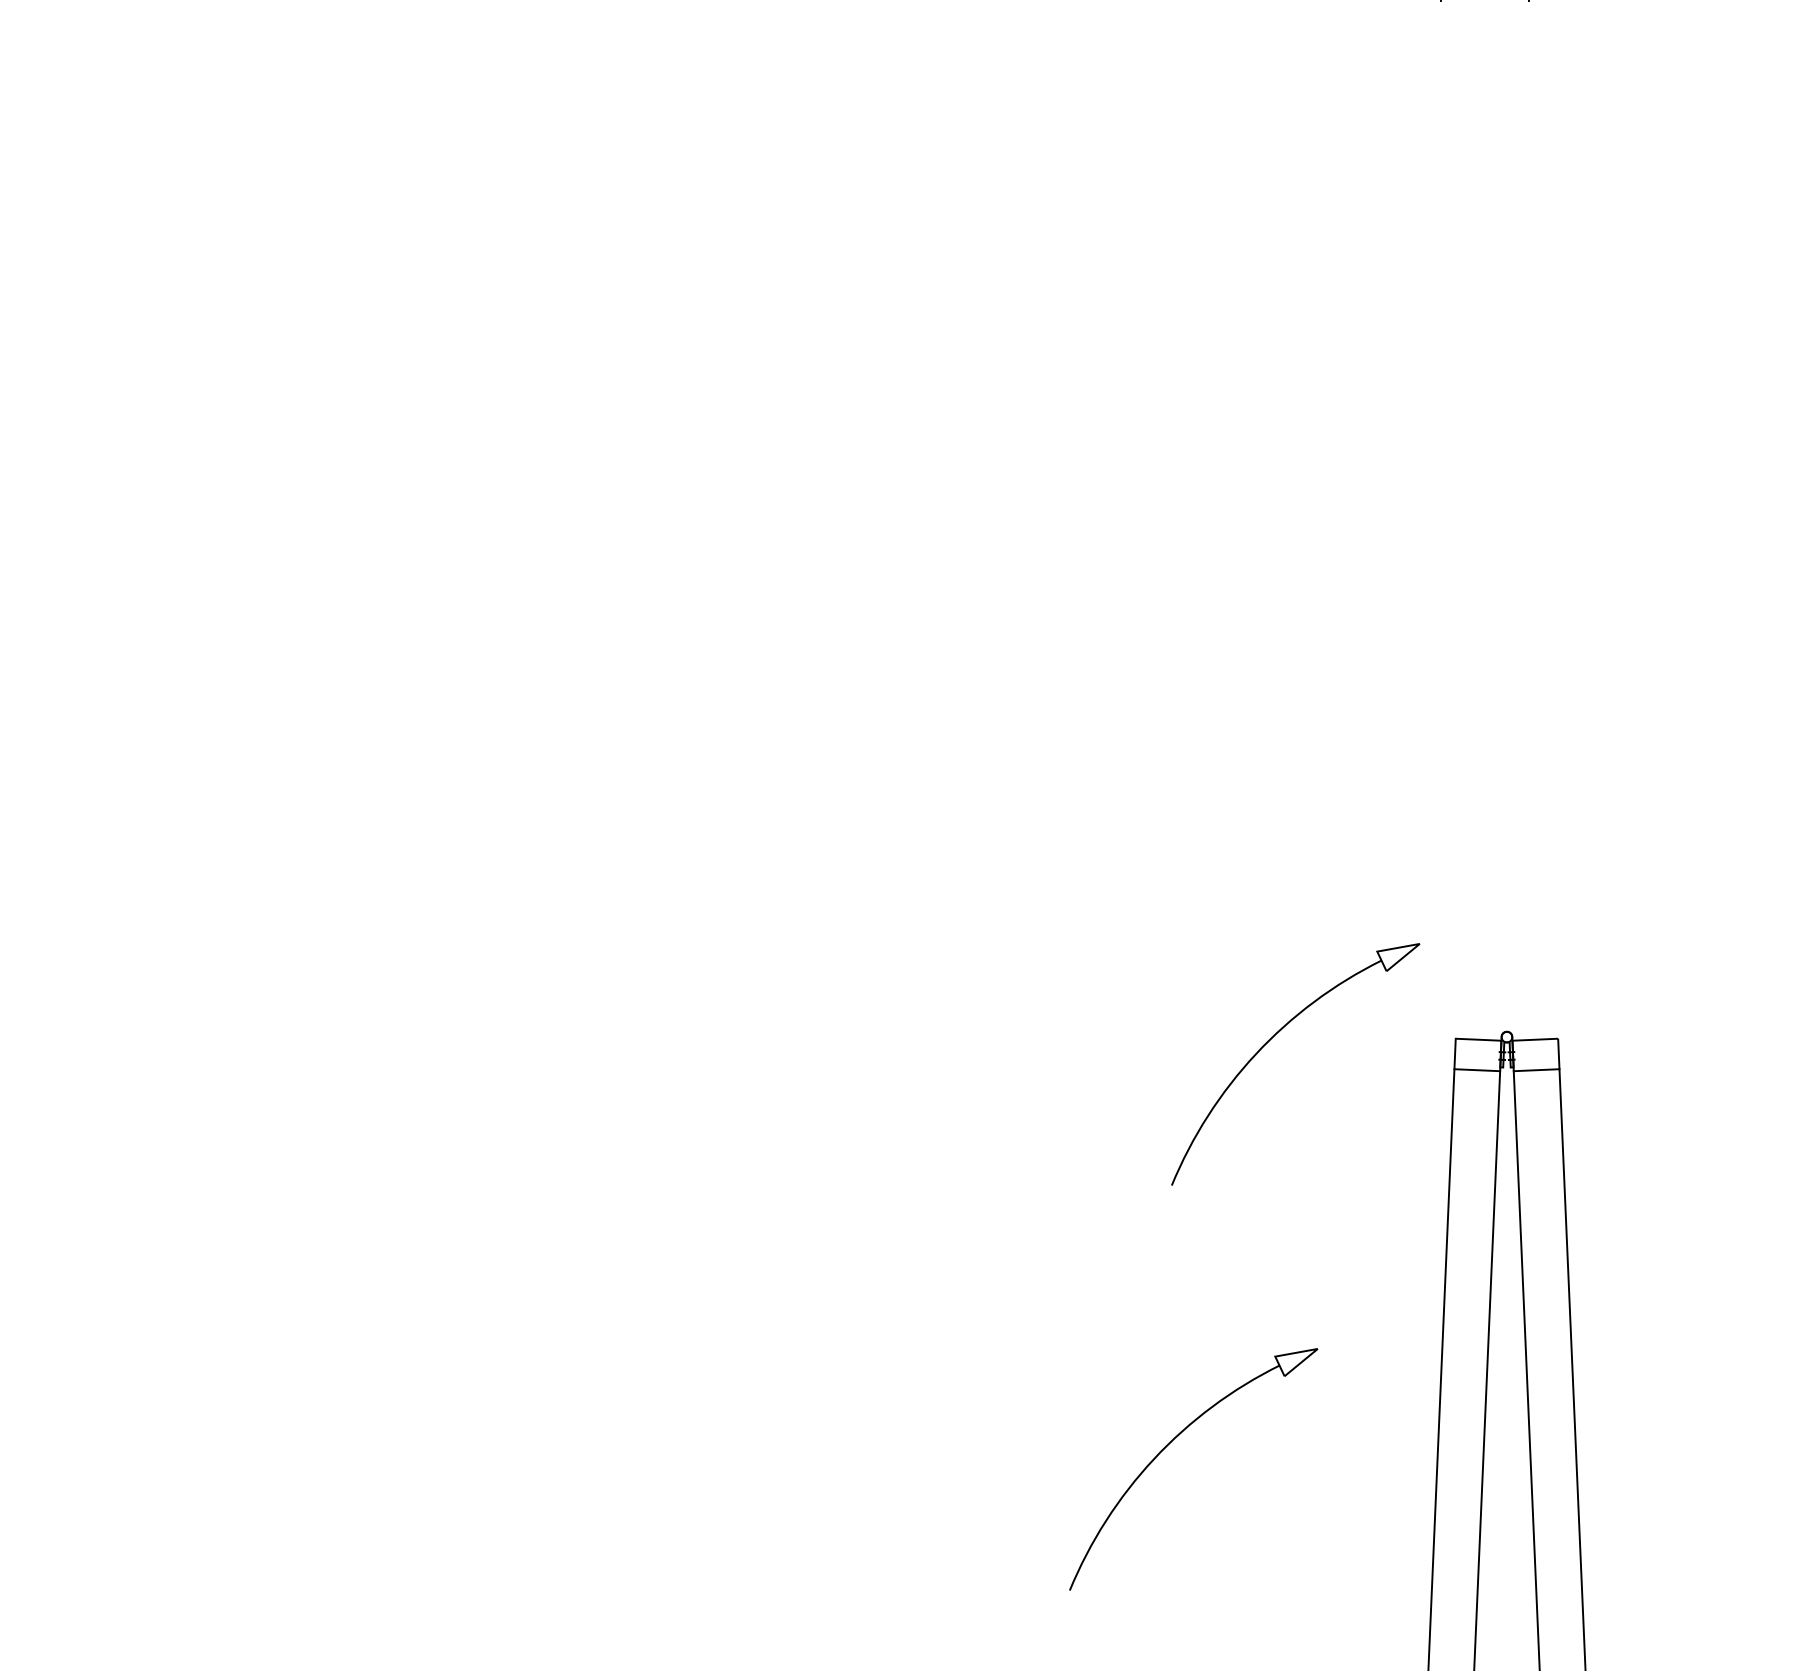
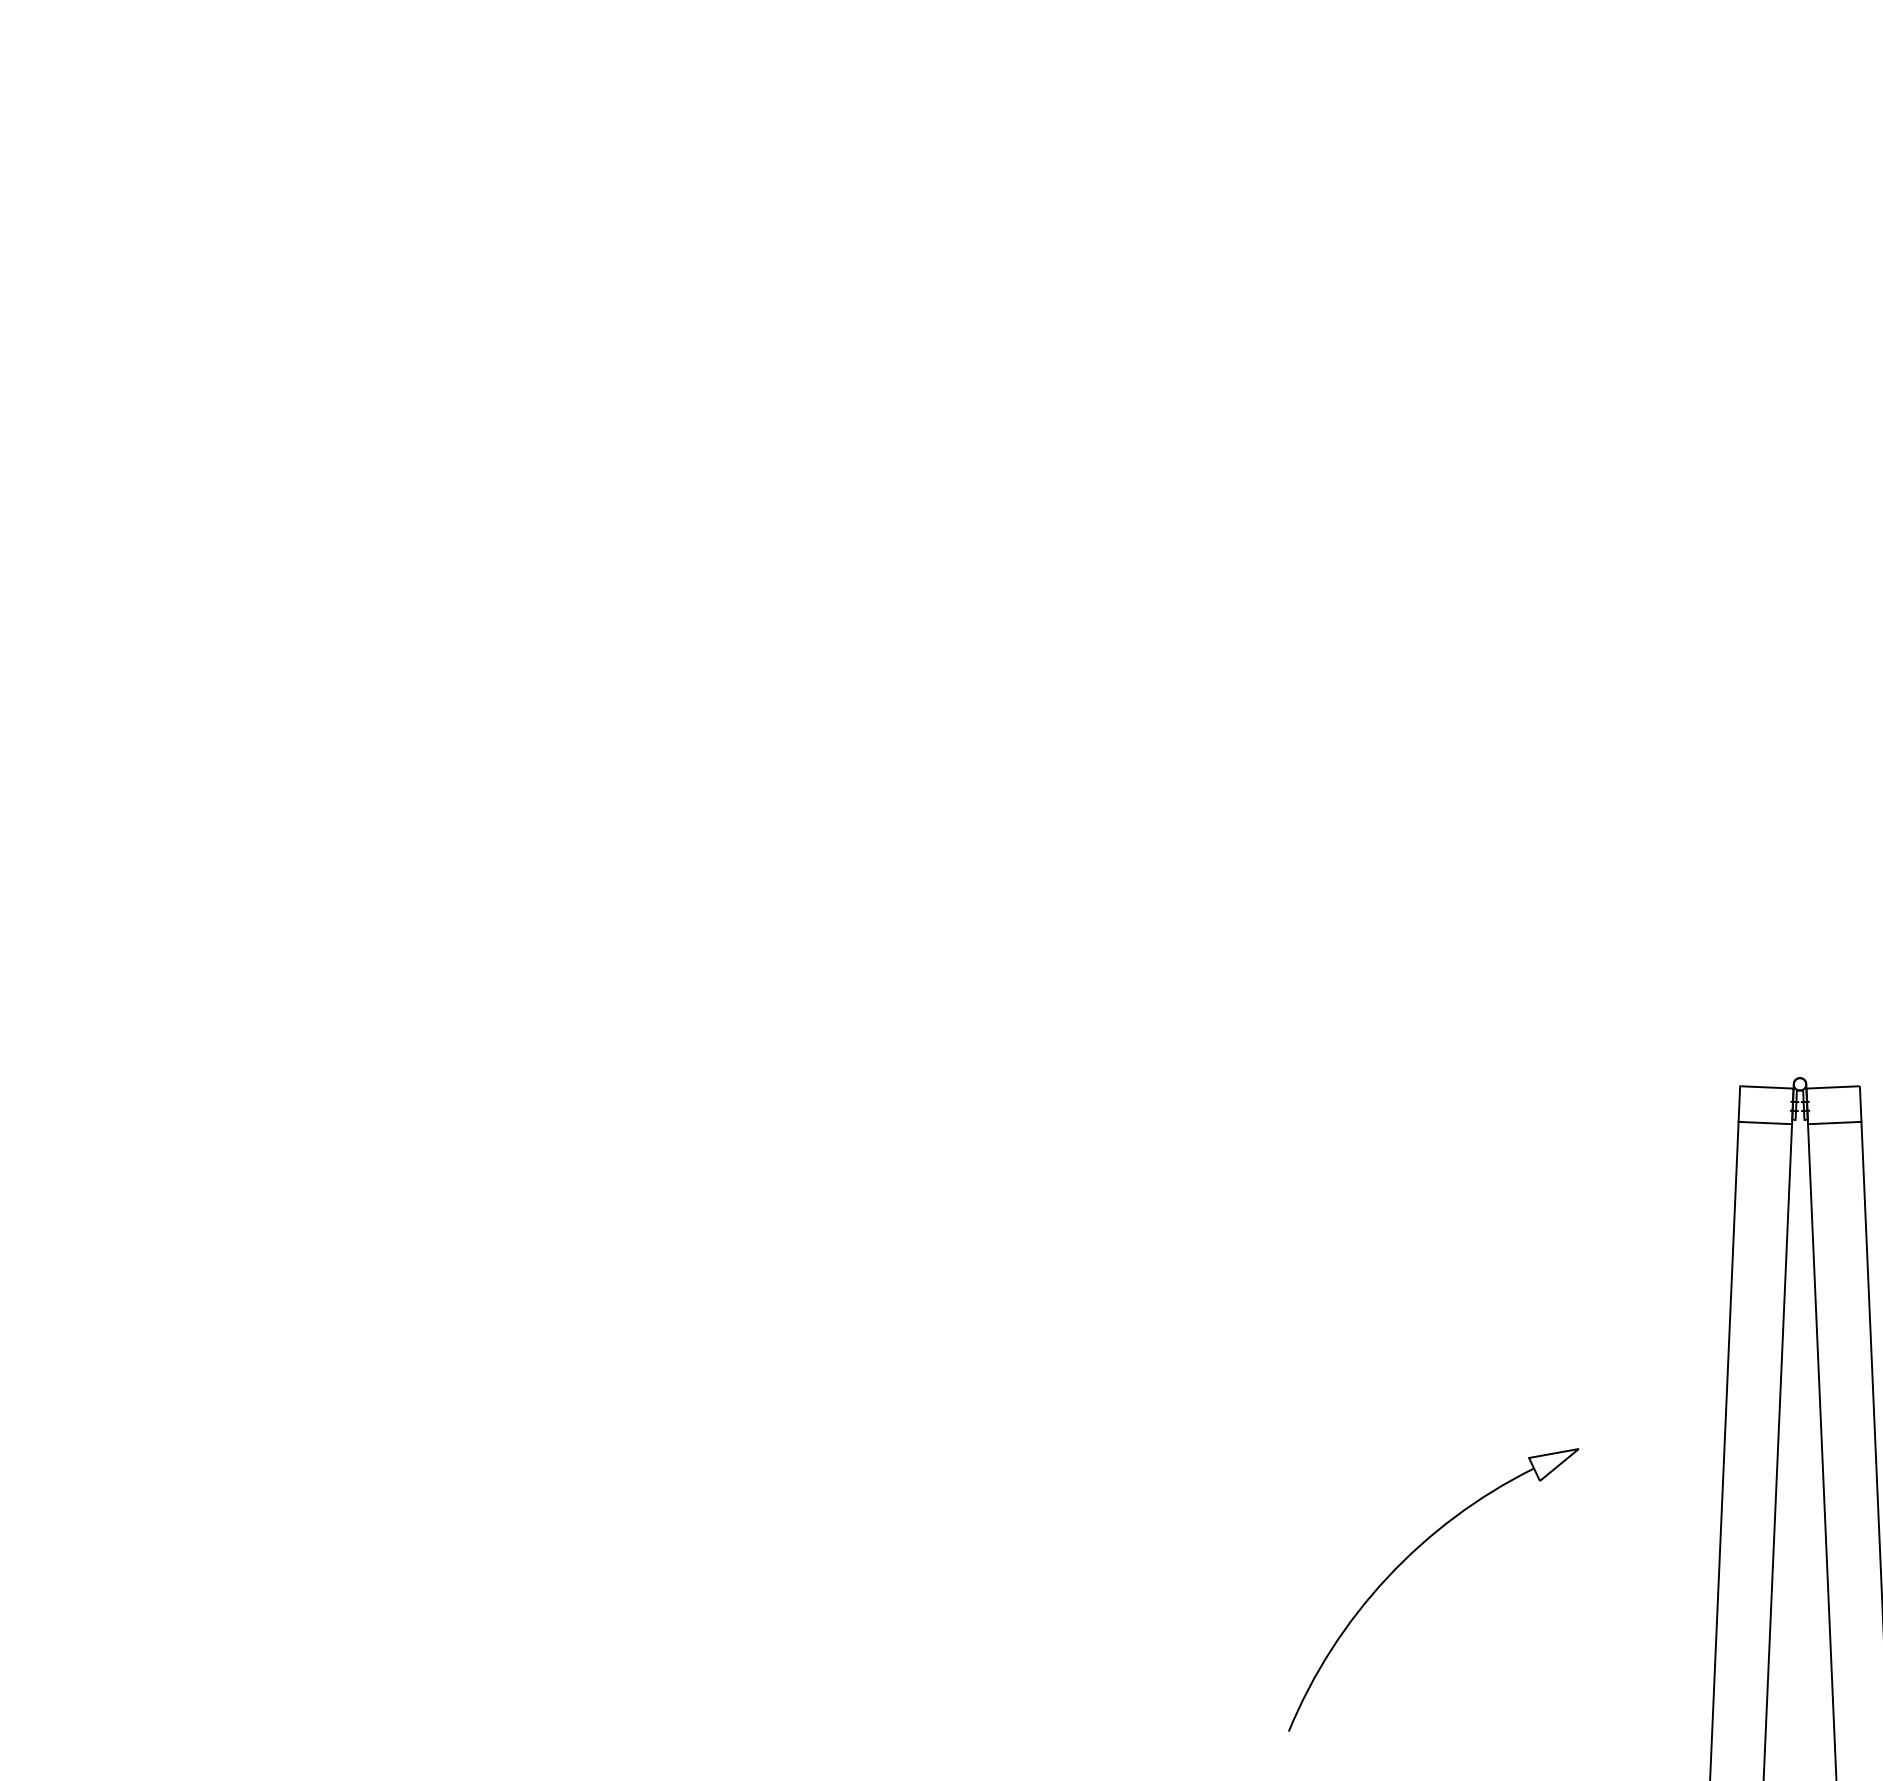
part: (1271, 1039) -> (1524, 1087), removed

